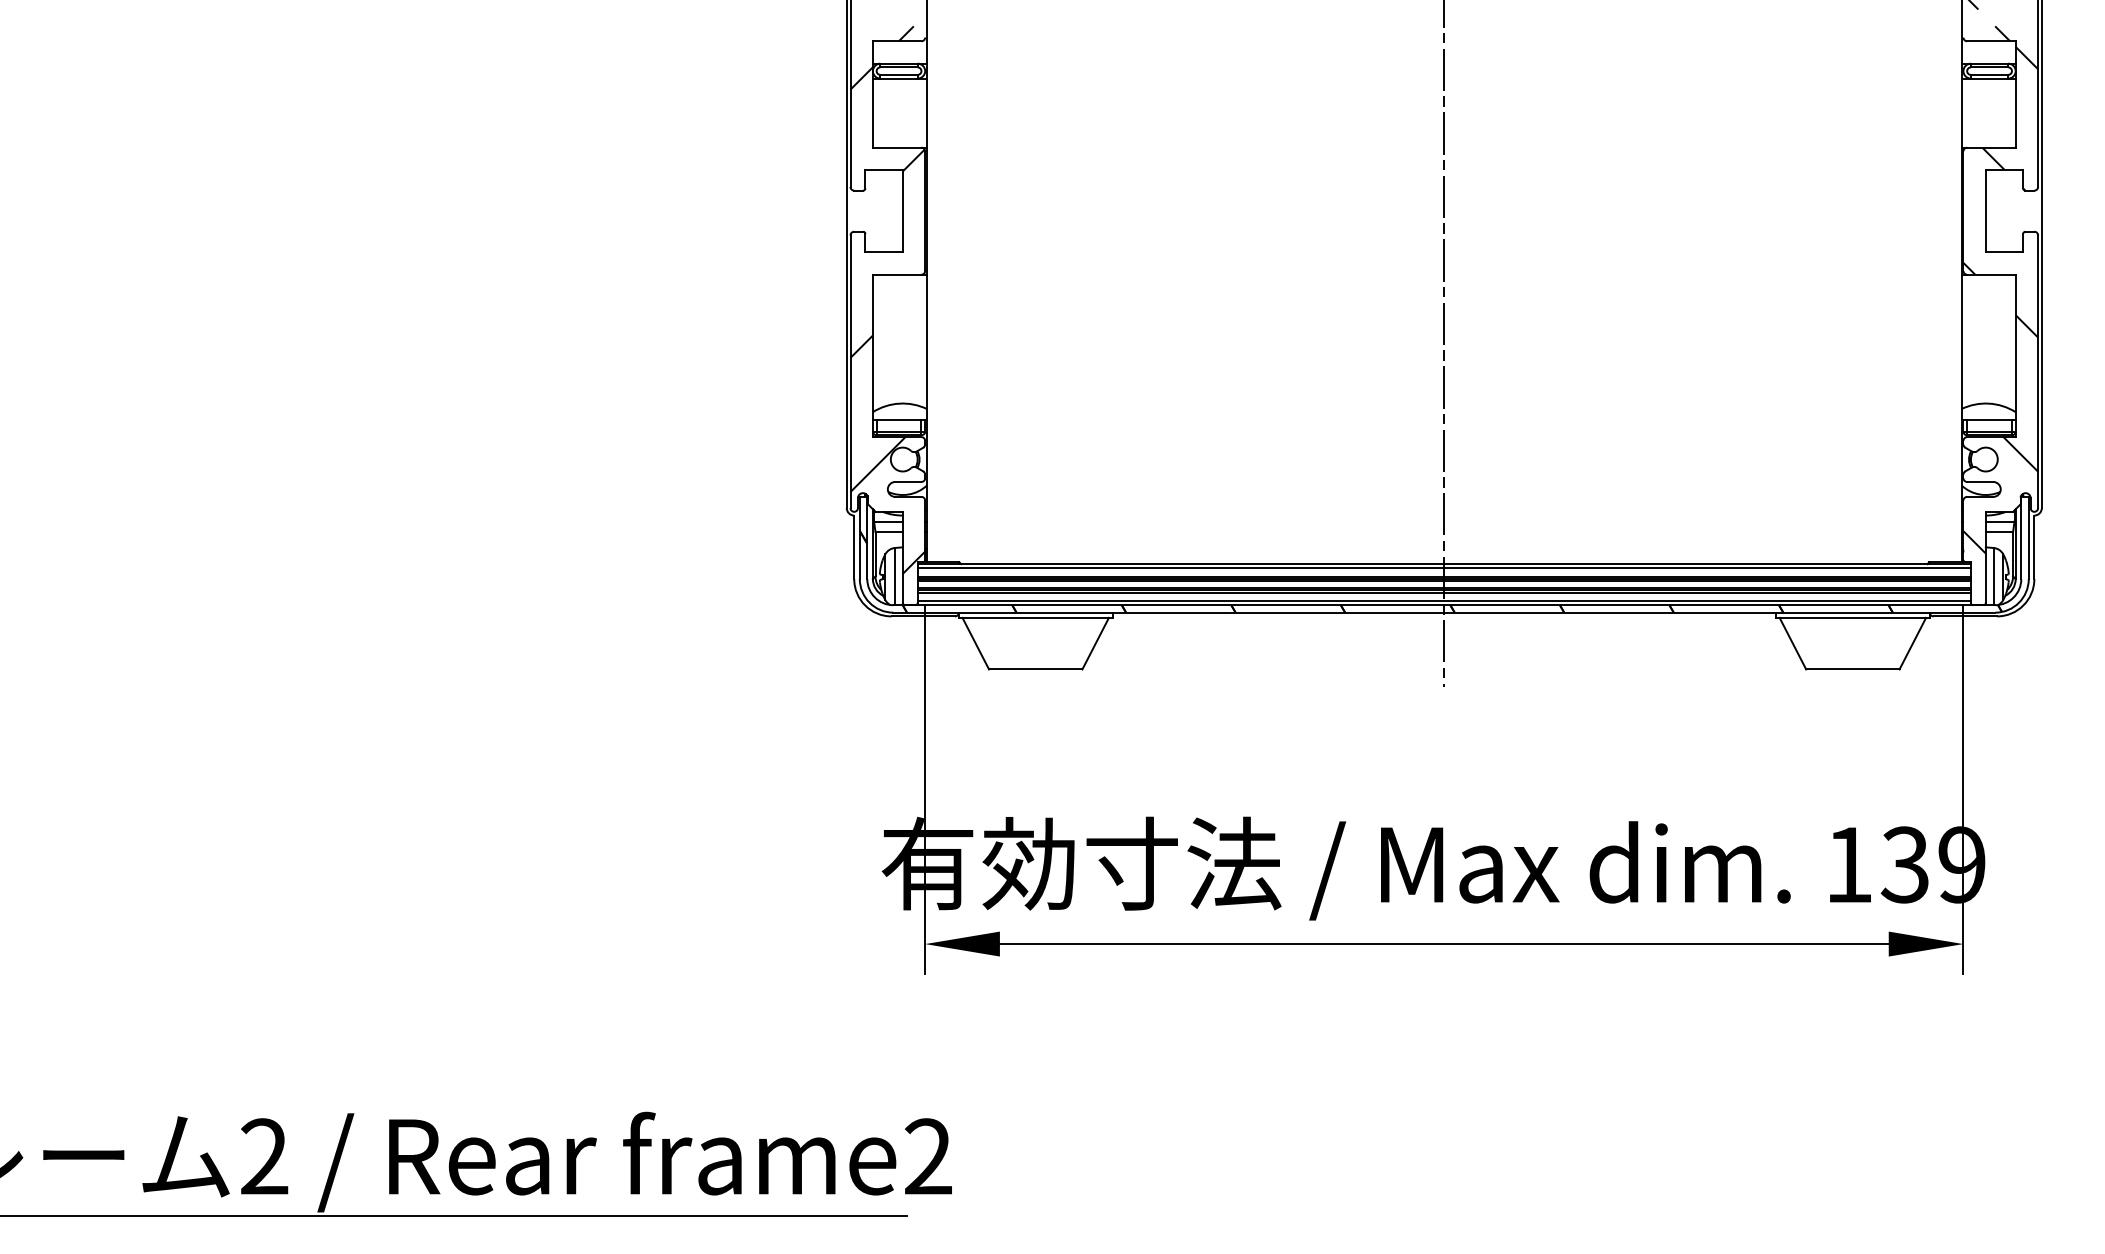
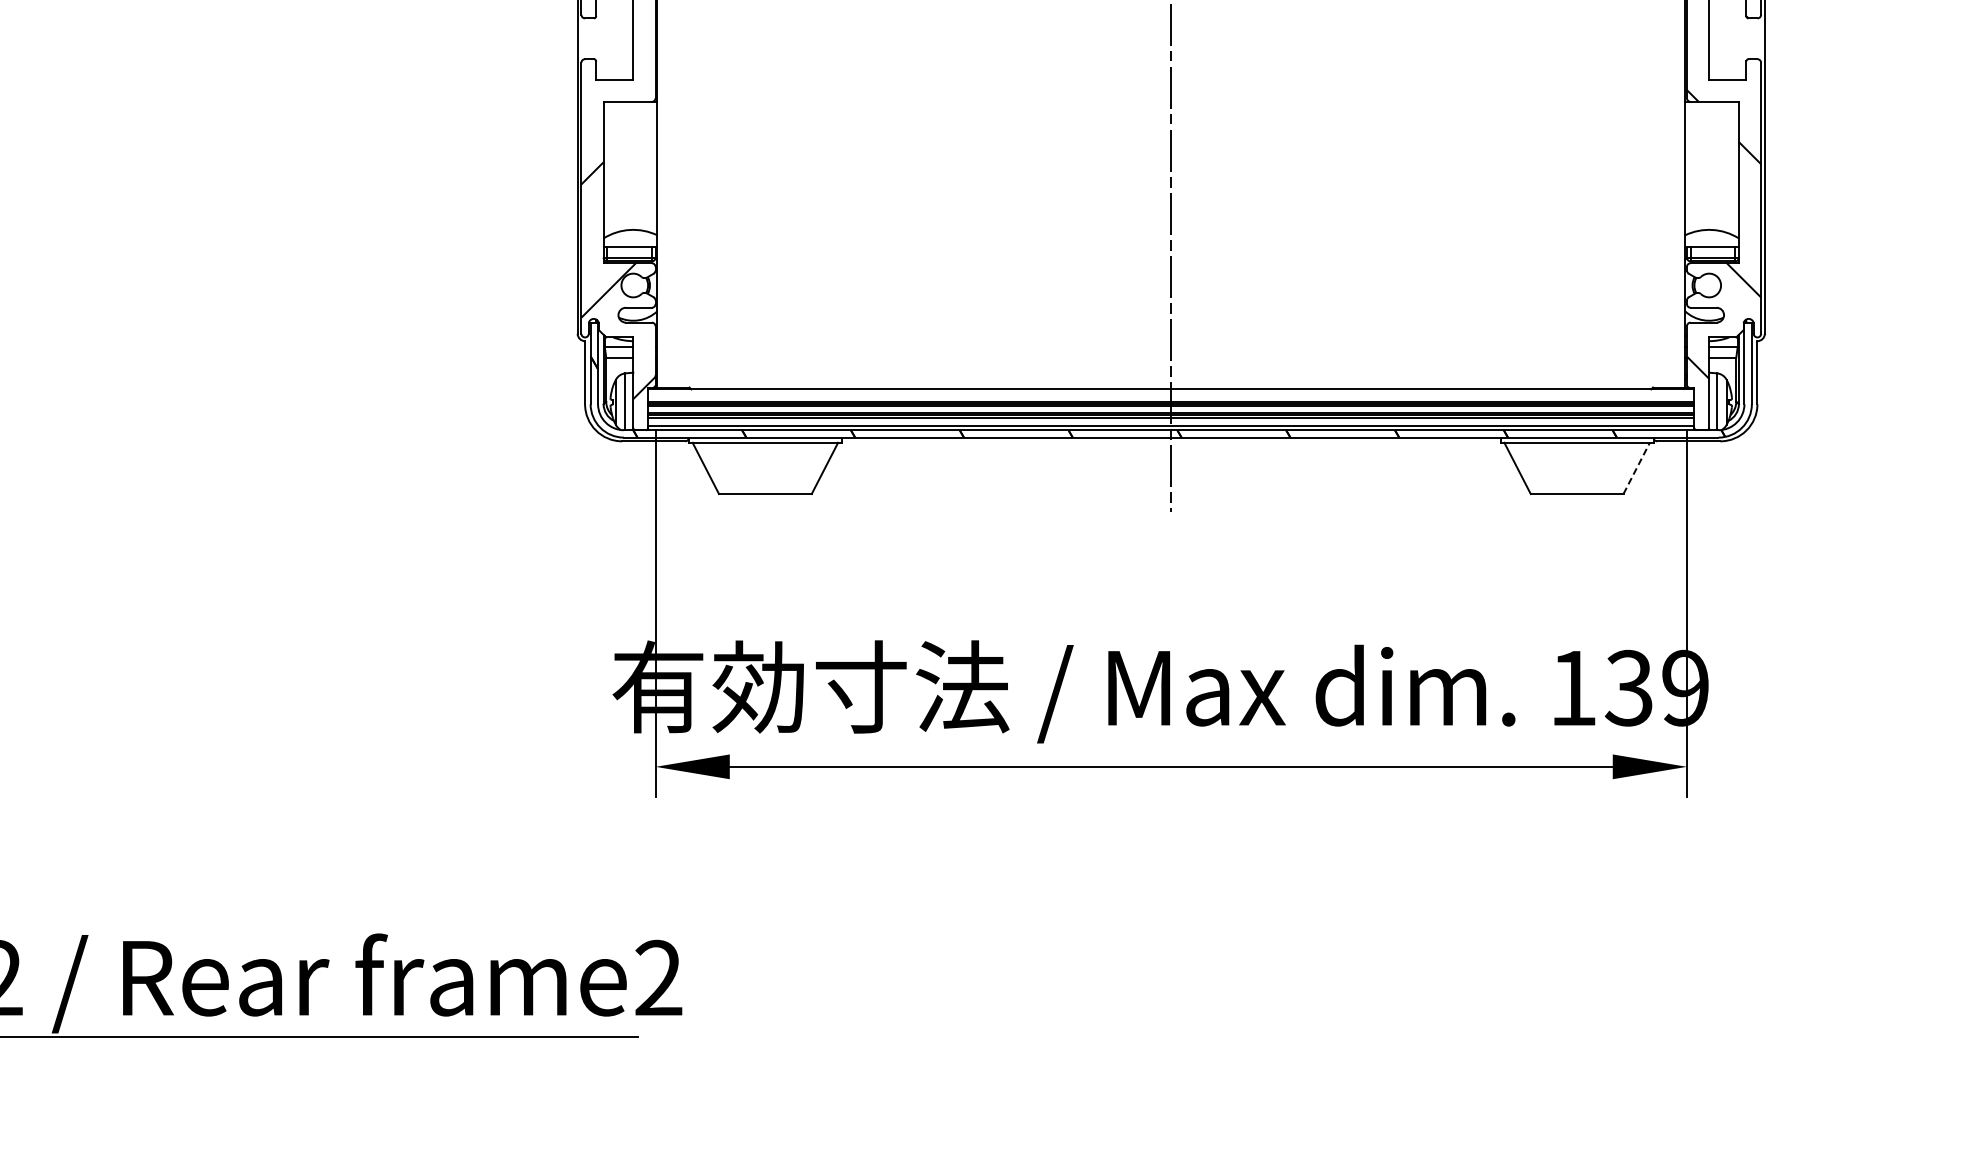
line: (1443, 567) -> (1170, 392), removed
line: (1912, 643) -> (1636, 468), solid -> dashed

